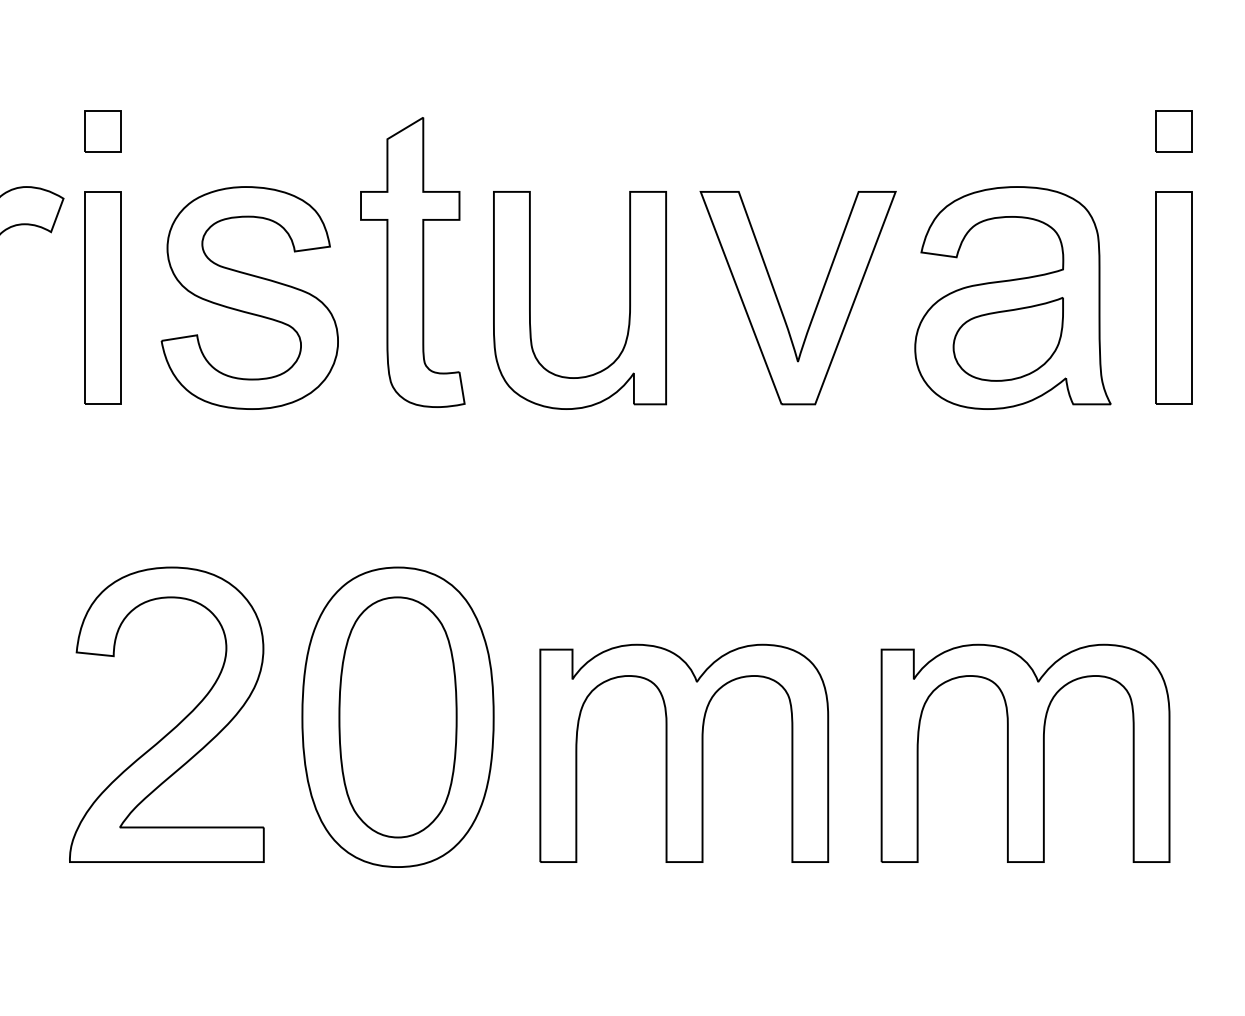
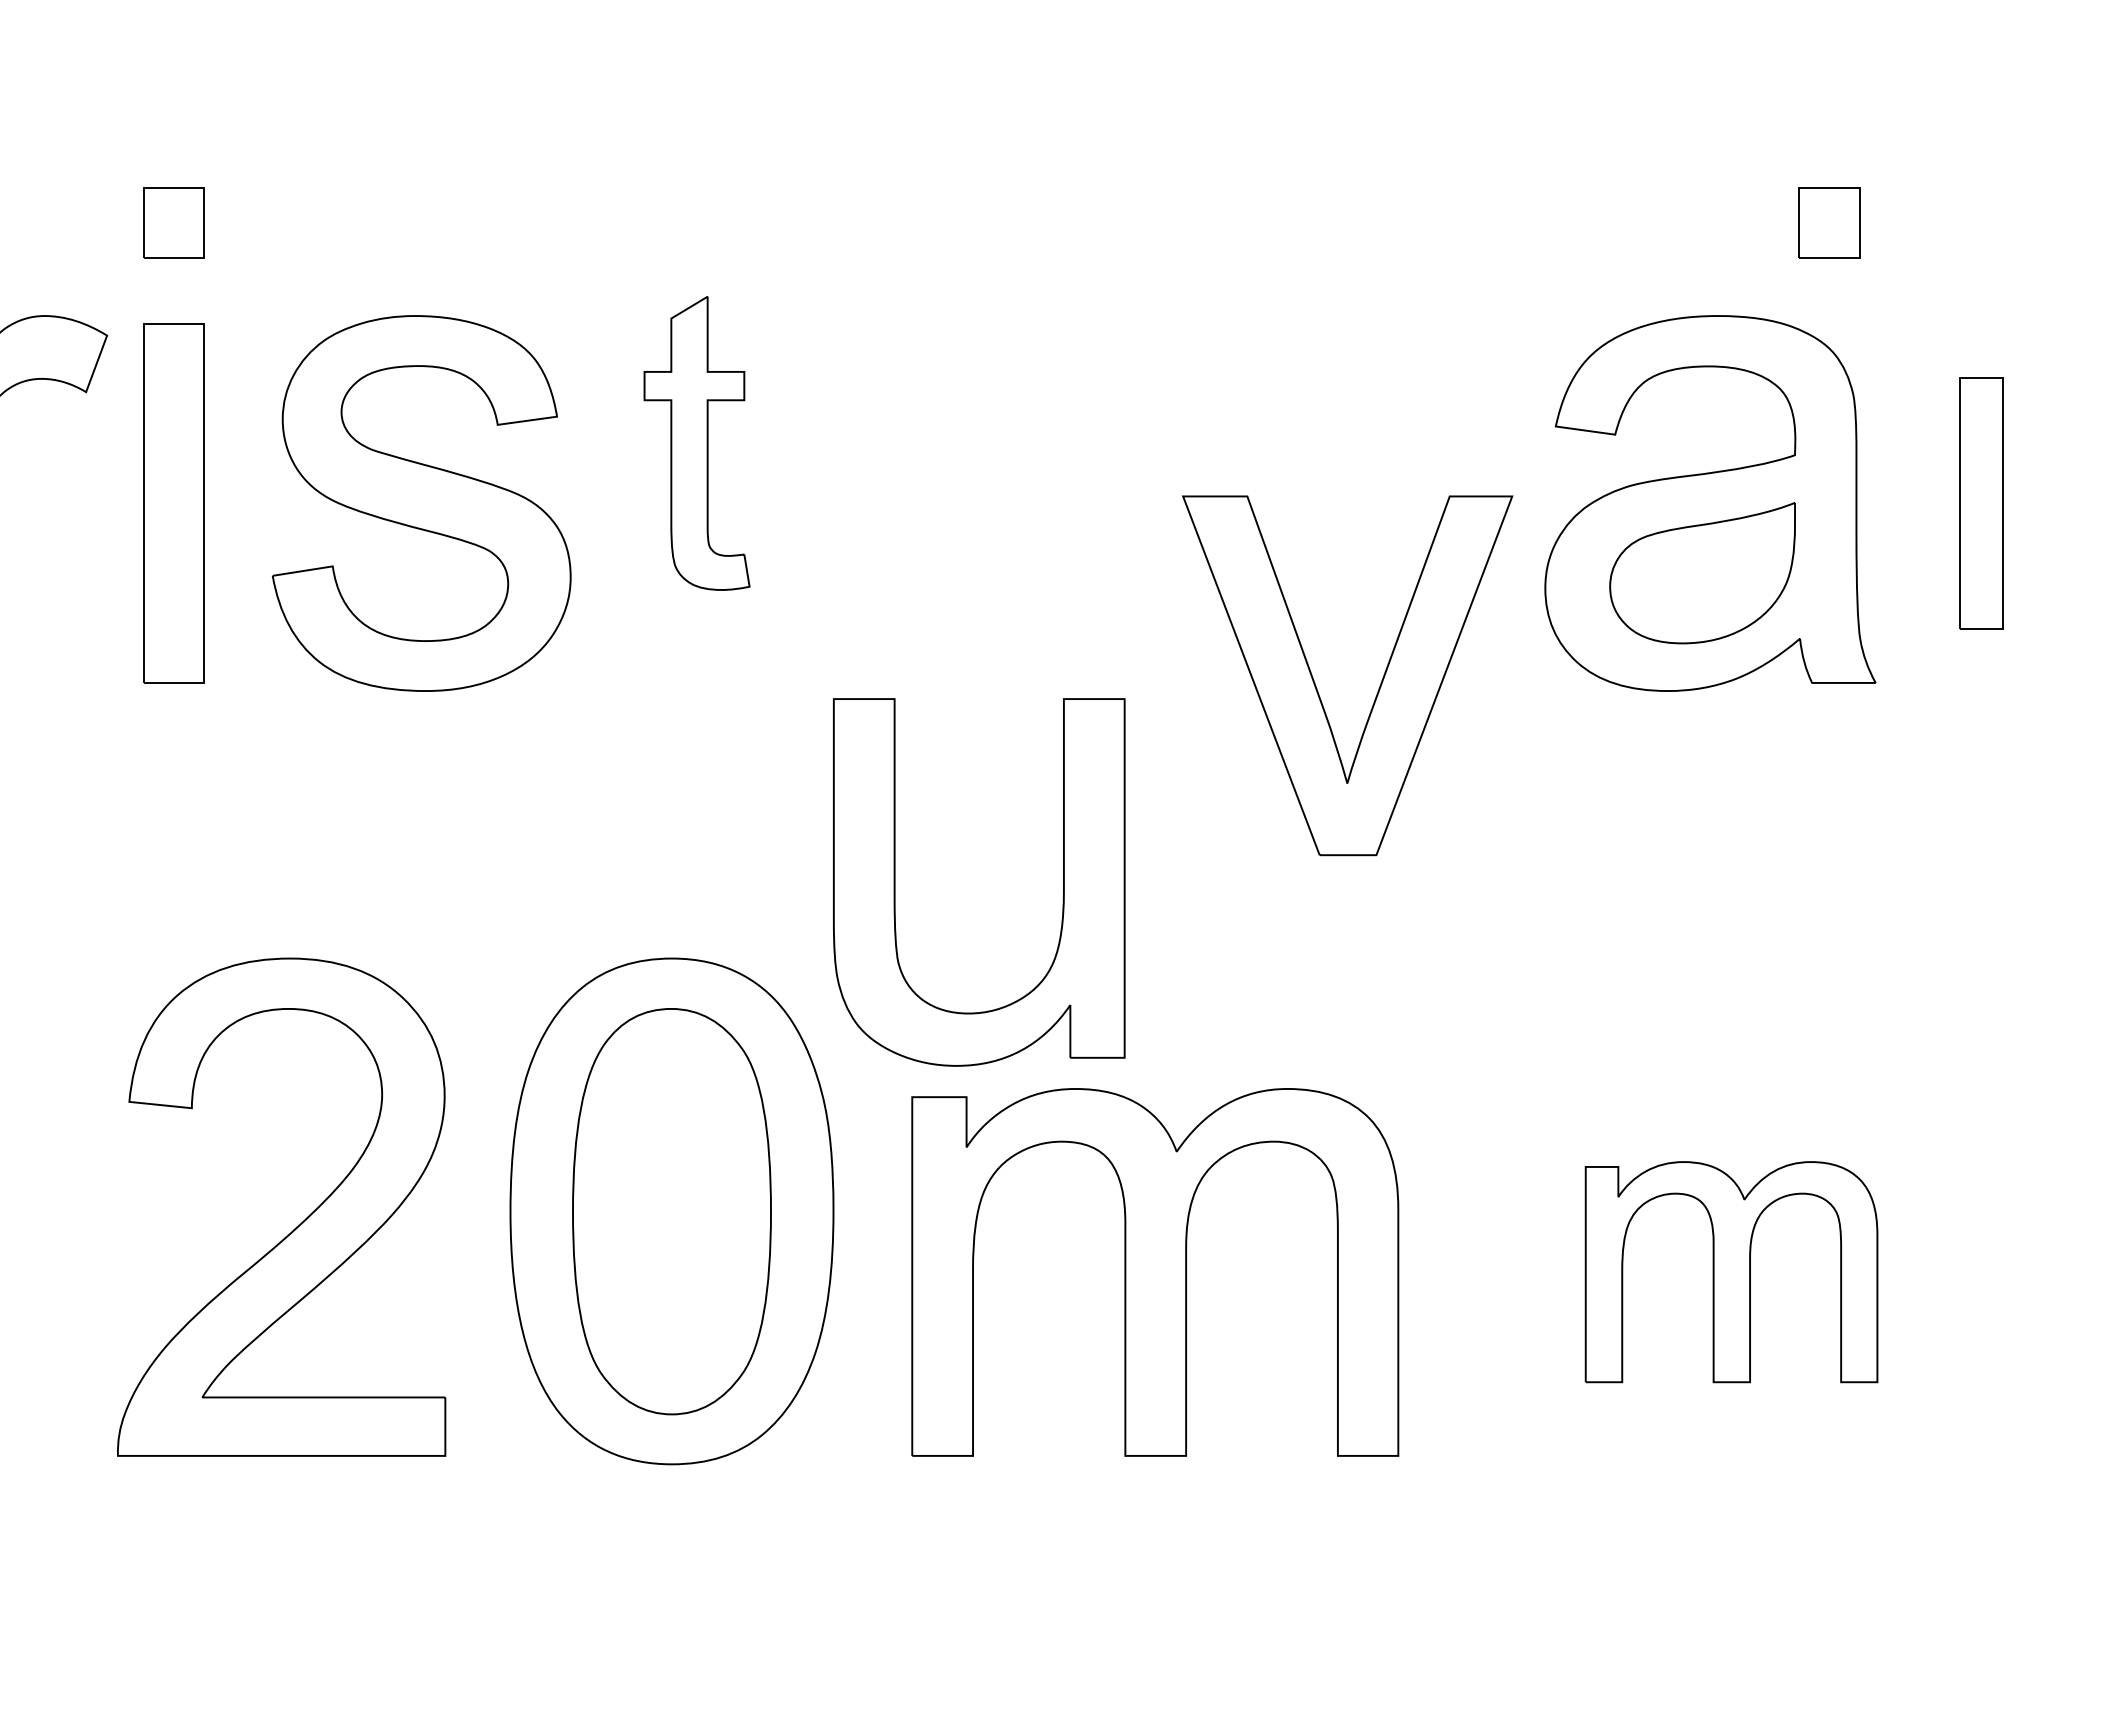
part: (1173, 131) -> (1829, 222), moved
part: (412, 262) -> (696, 443), size x0.6
part: (1173, 297) -> (1981, 502), size x0.7
part: (530, 300) -> (895, 882), moved
part: (780, 304) -> (1317, 686), moved
part: (1025, 752) -> (1731, 1270), size x0.6

